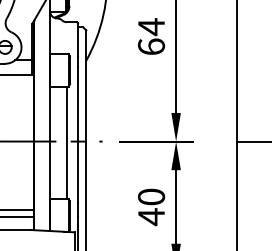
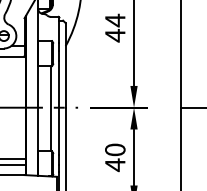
text: (151, 46) -> (115, 35), 64 -> 44

